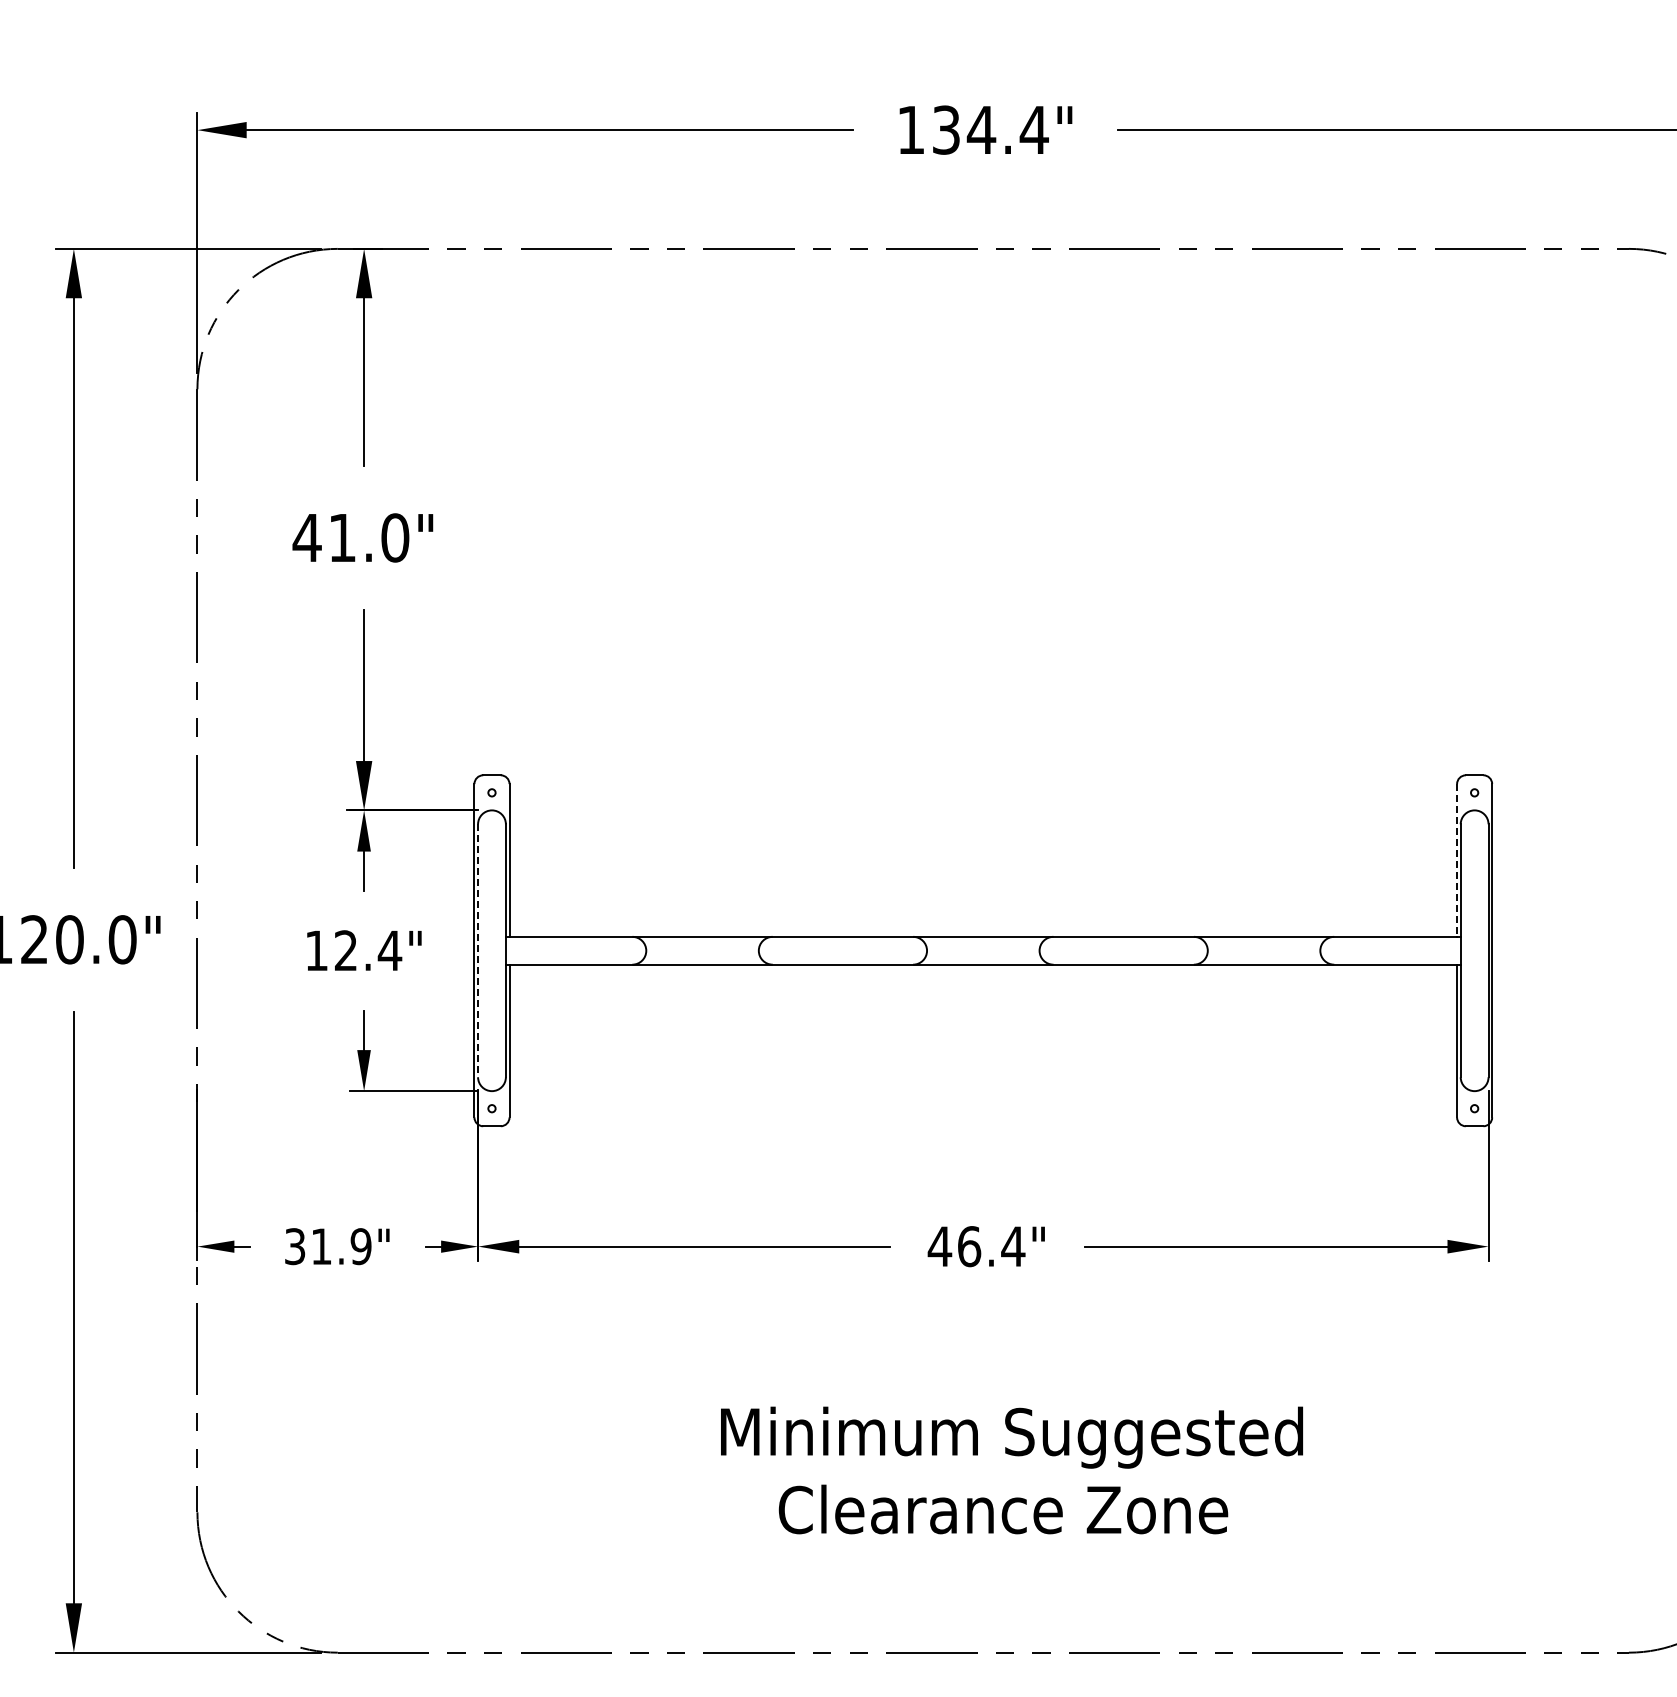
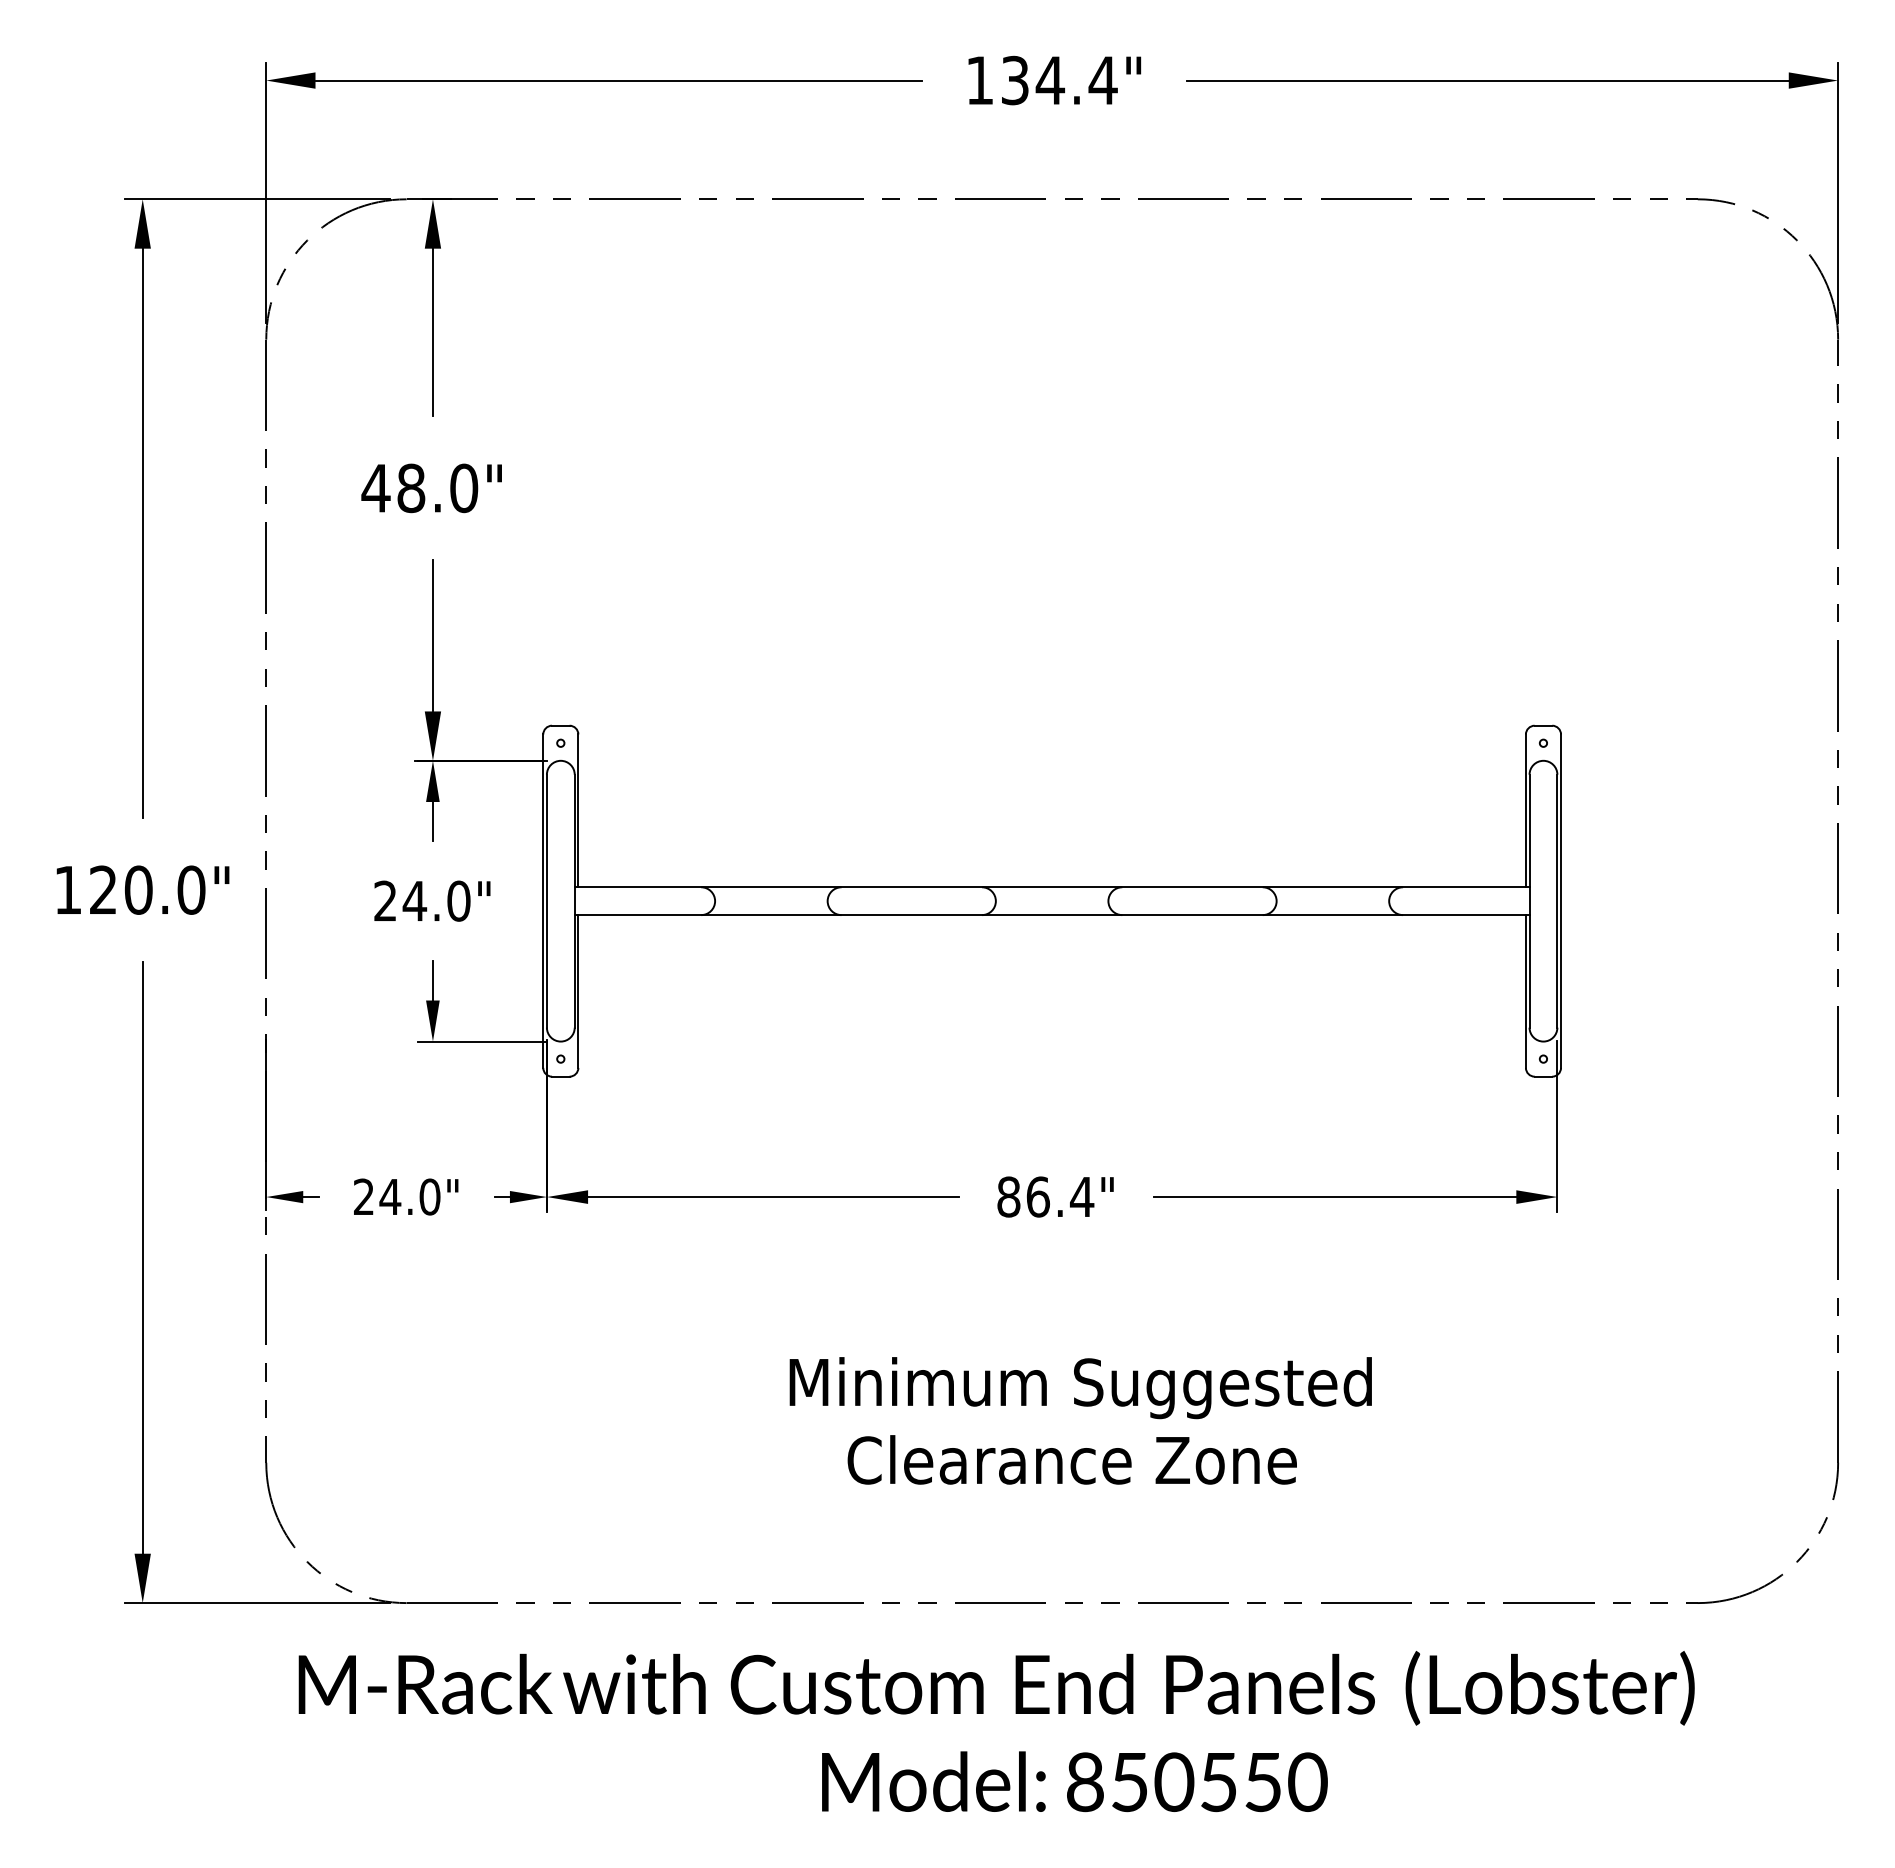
text: (342, 538) -> (411, 488), 41.0" -> 48.0"
line: (1456, 861) -> (1525, 811), dashed -> solid
text: (353, 950) -> (422, 900), 12.4" -> 24.0"
line: (478, 951) -> (547, 901), dashed -> solid
text: (328, 1246) -> (397, 1196), 31.9" -> 24.0"
text: (939, 1246) -> (1008, 1196), 46.4" -> 86.4"

